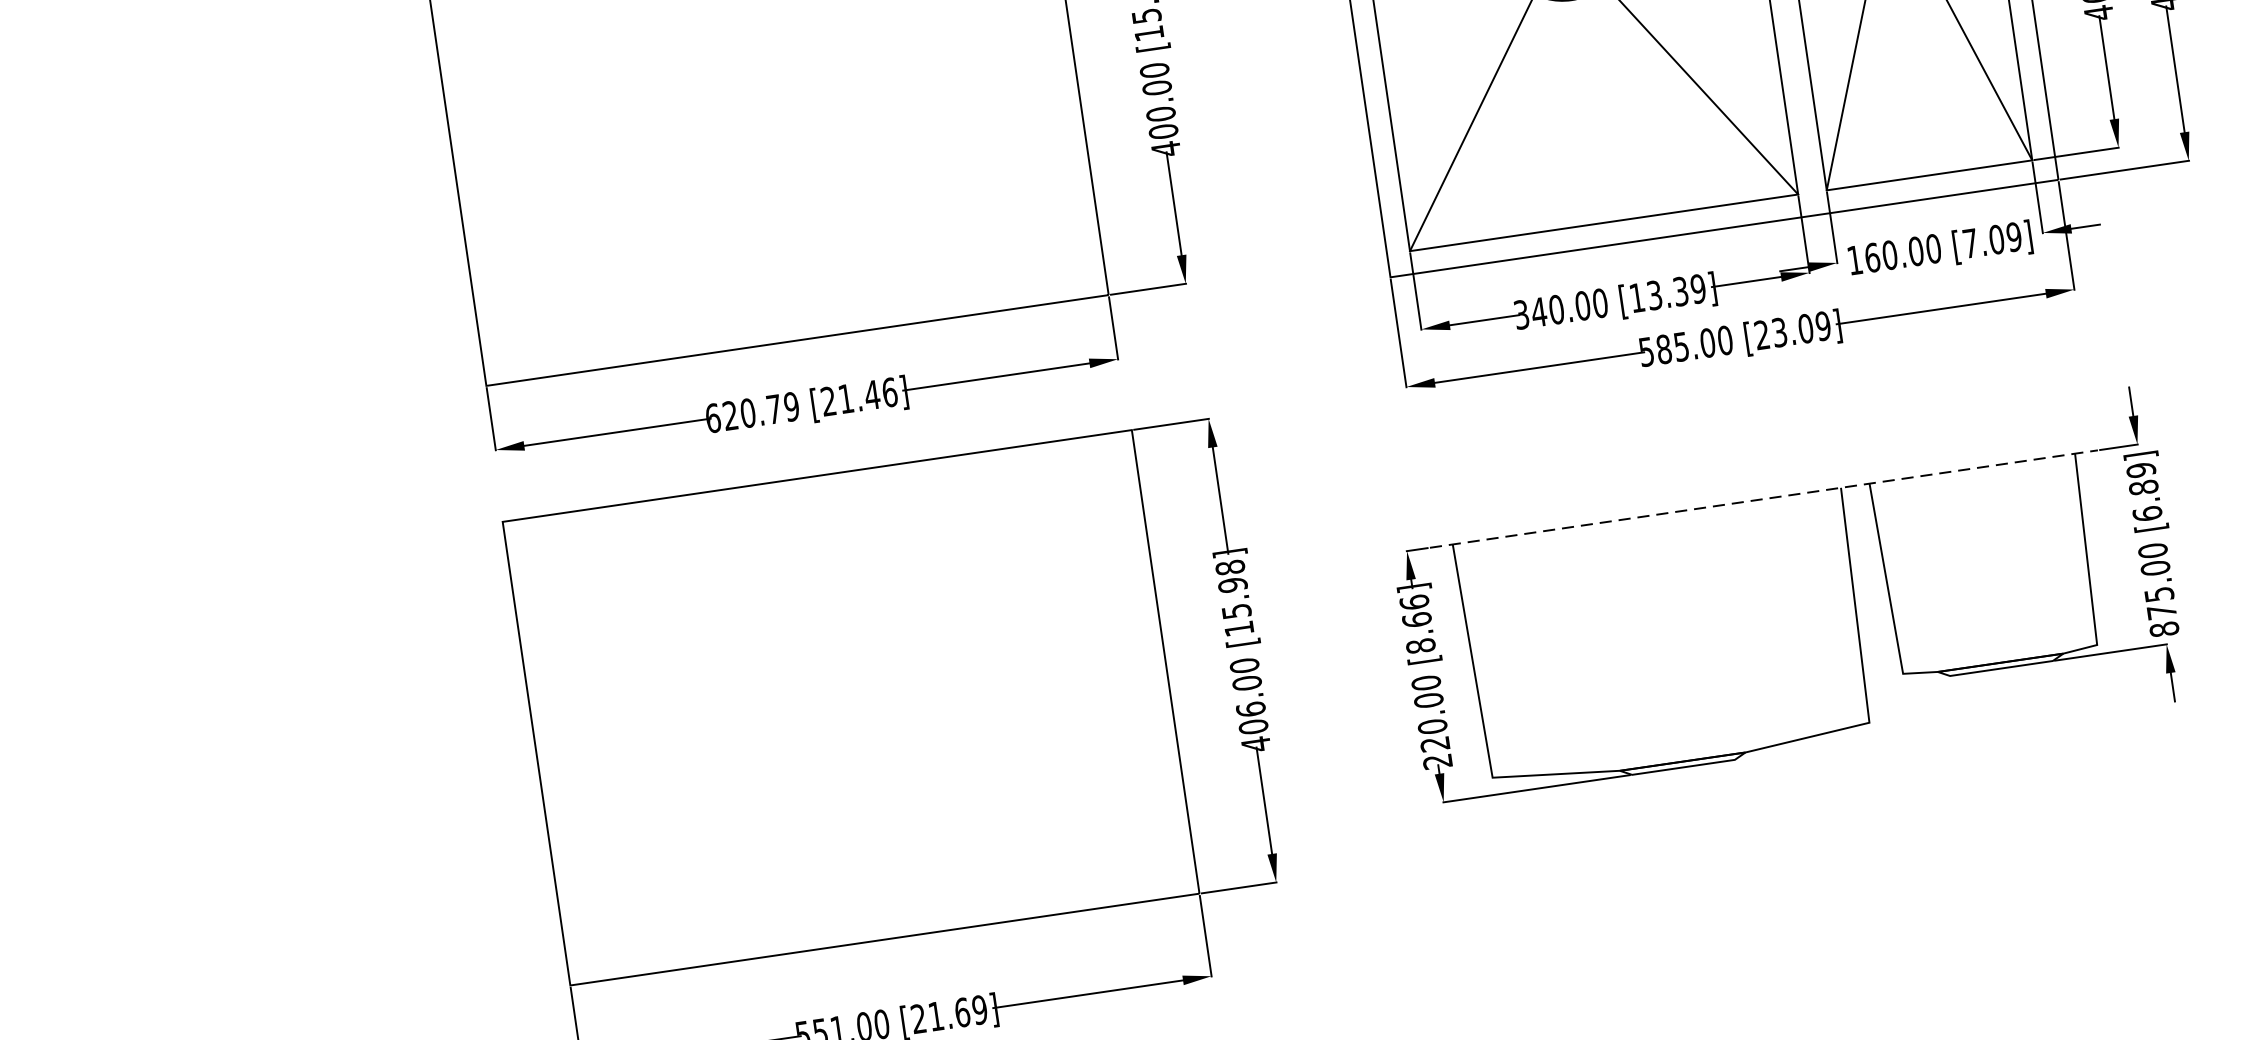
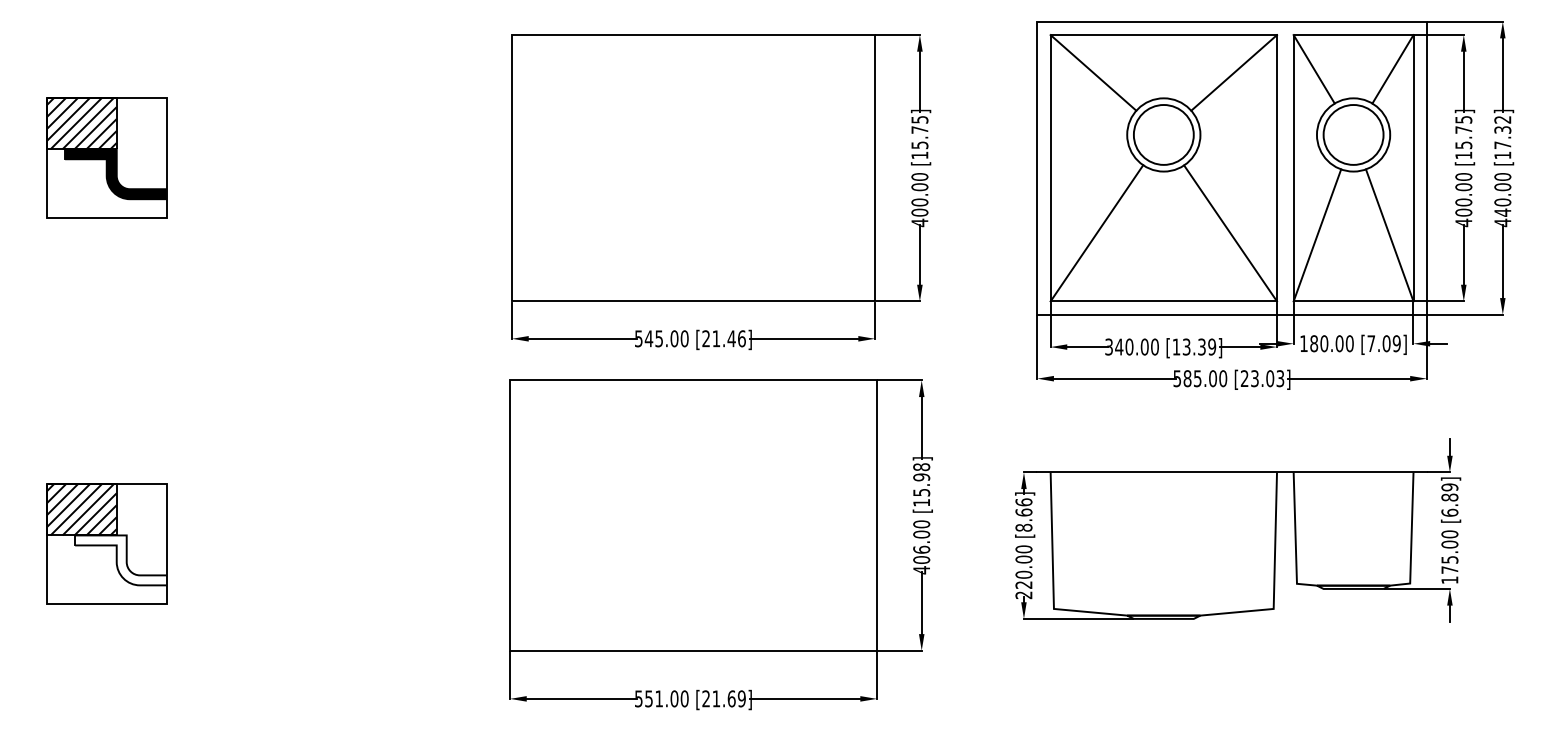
text: (1873, 257) -> (1314, 343), 160.00 -> 180.00
text: (1823, 325) -> (1280, 378), [23.09] -> [23.03]
text: (751, 412) -> (661, 338), 620.79 -> 545.00
line: (1764, 499) -> (1232, 472), dashed -> solid
text: (2163, 629) -> (1449, 580), 875.00 -> 175.00

